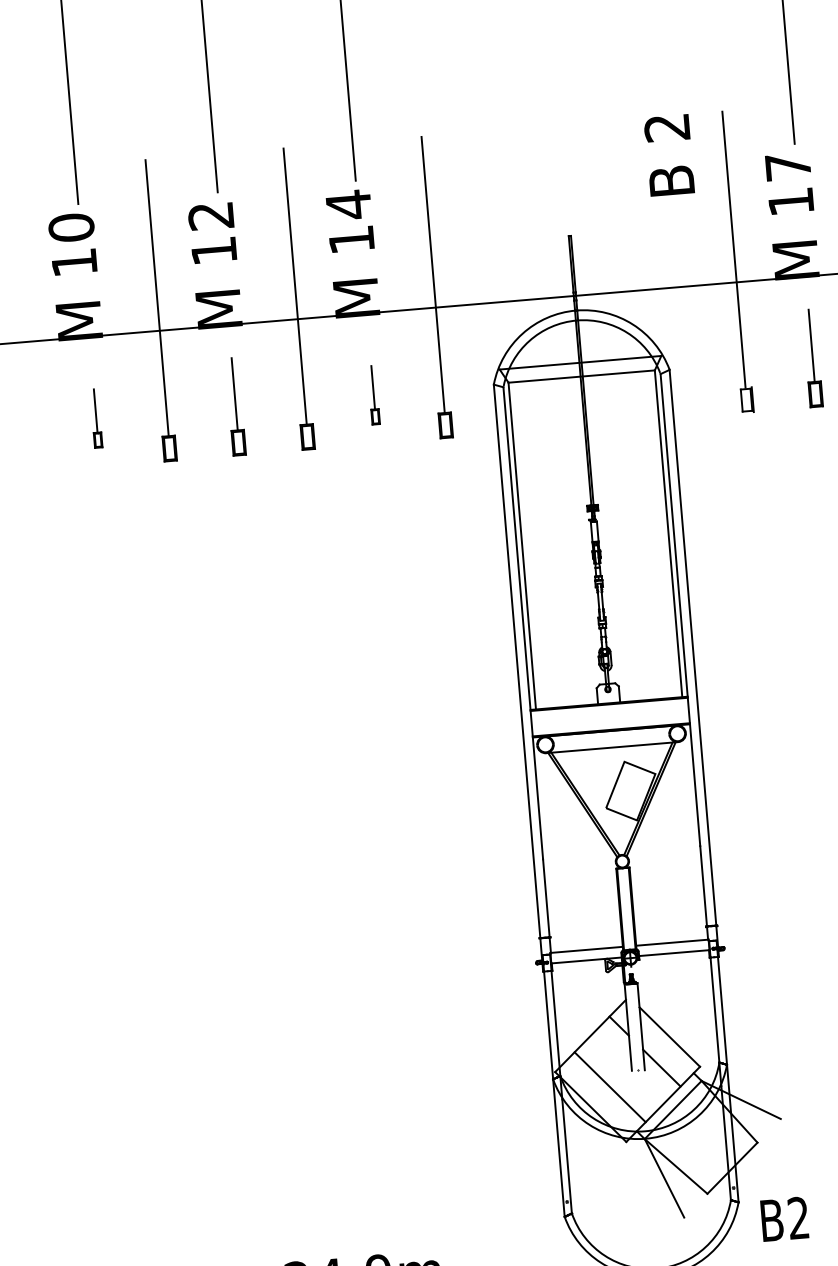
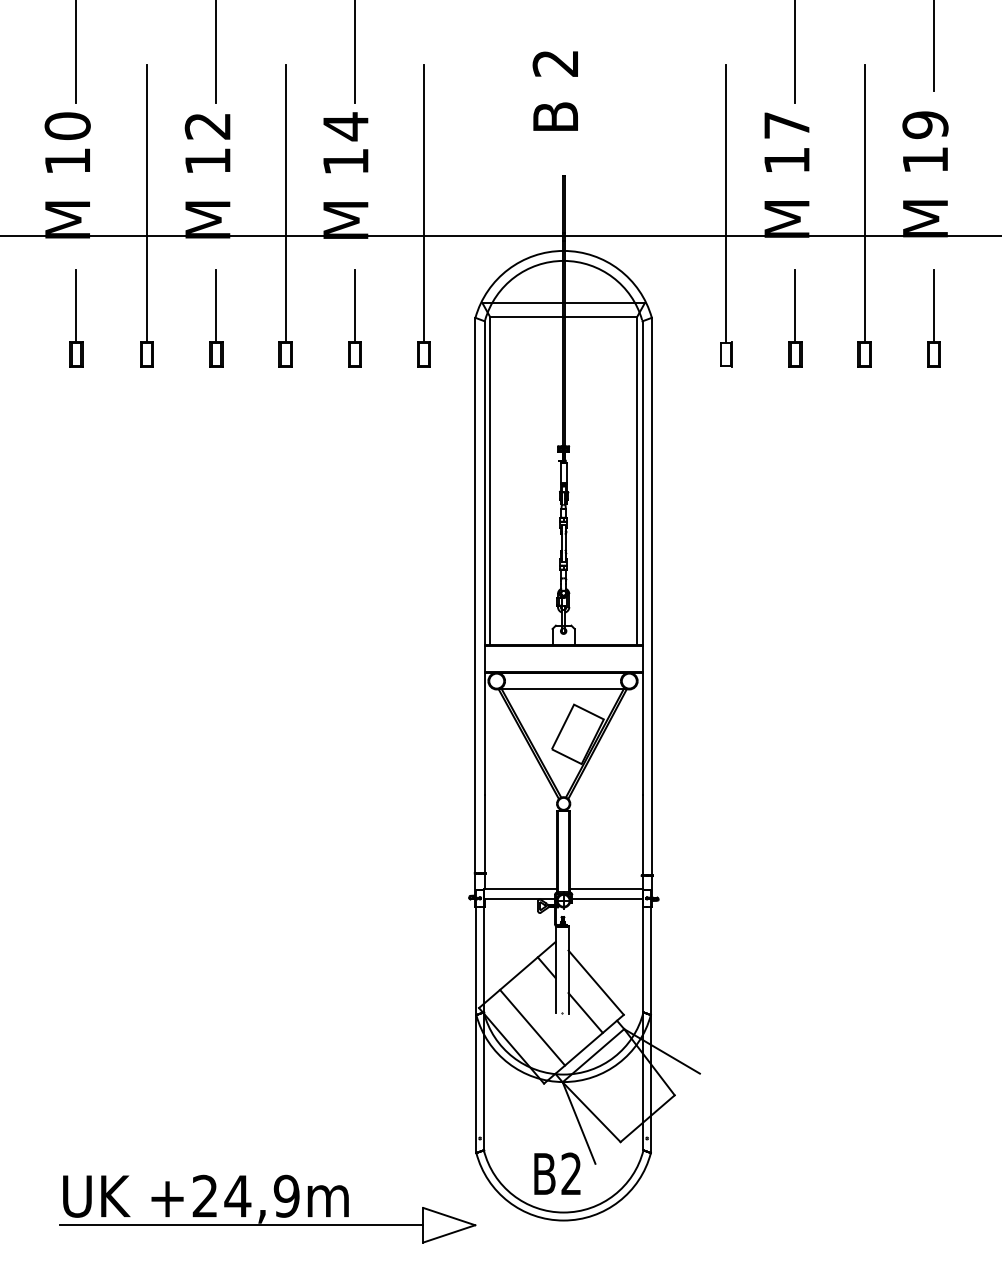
text: (668, 154) -> (554, 90), moved
part: (373, 395) -> (354, 318), size x1.67
part: (96, 418) -> (76, 318), size x1.67
text: (784, 1218) -> (557, 1173), moved

